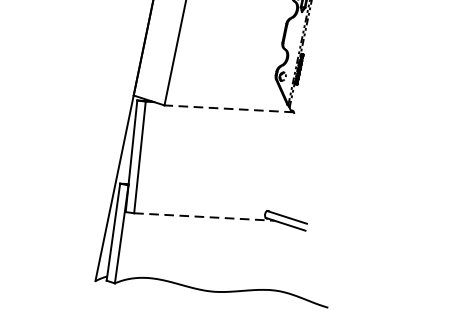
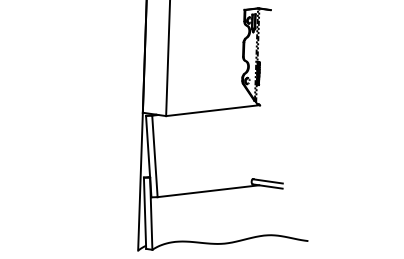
line: (228, 108) -> (212, 110), dashed -> solid
line: (204, 217) -> (208, 191), dashed -> solid

